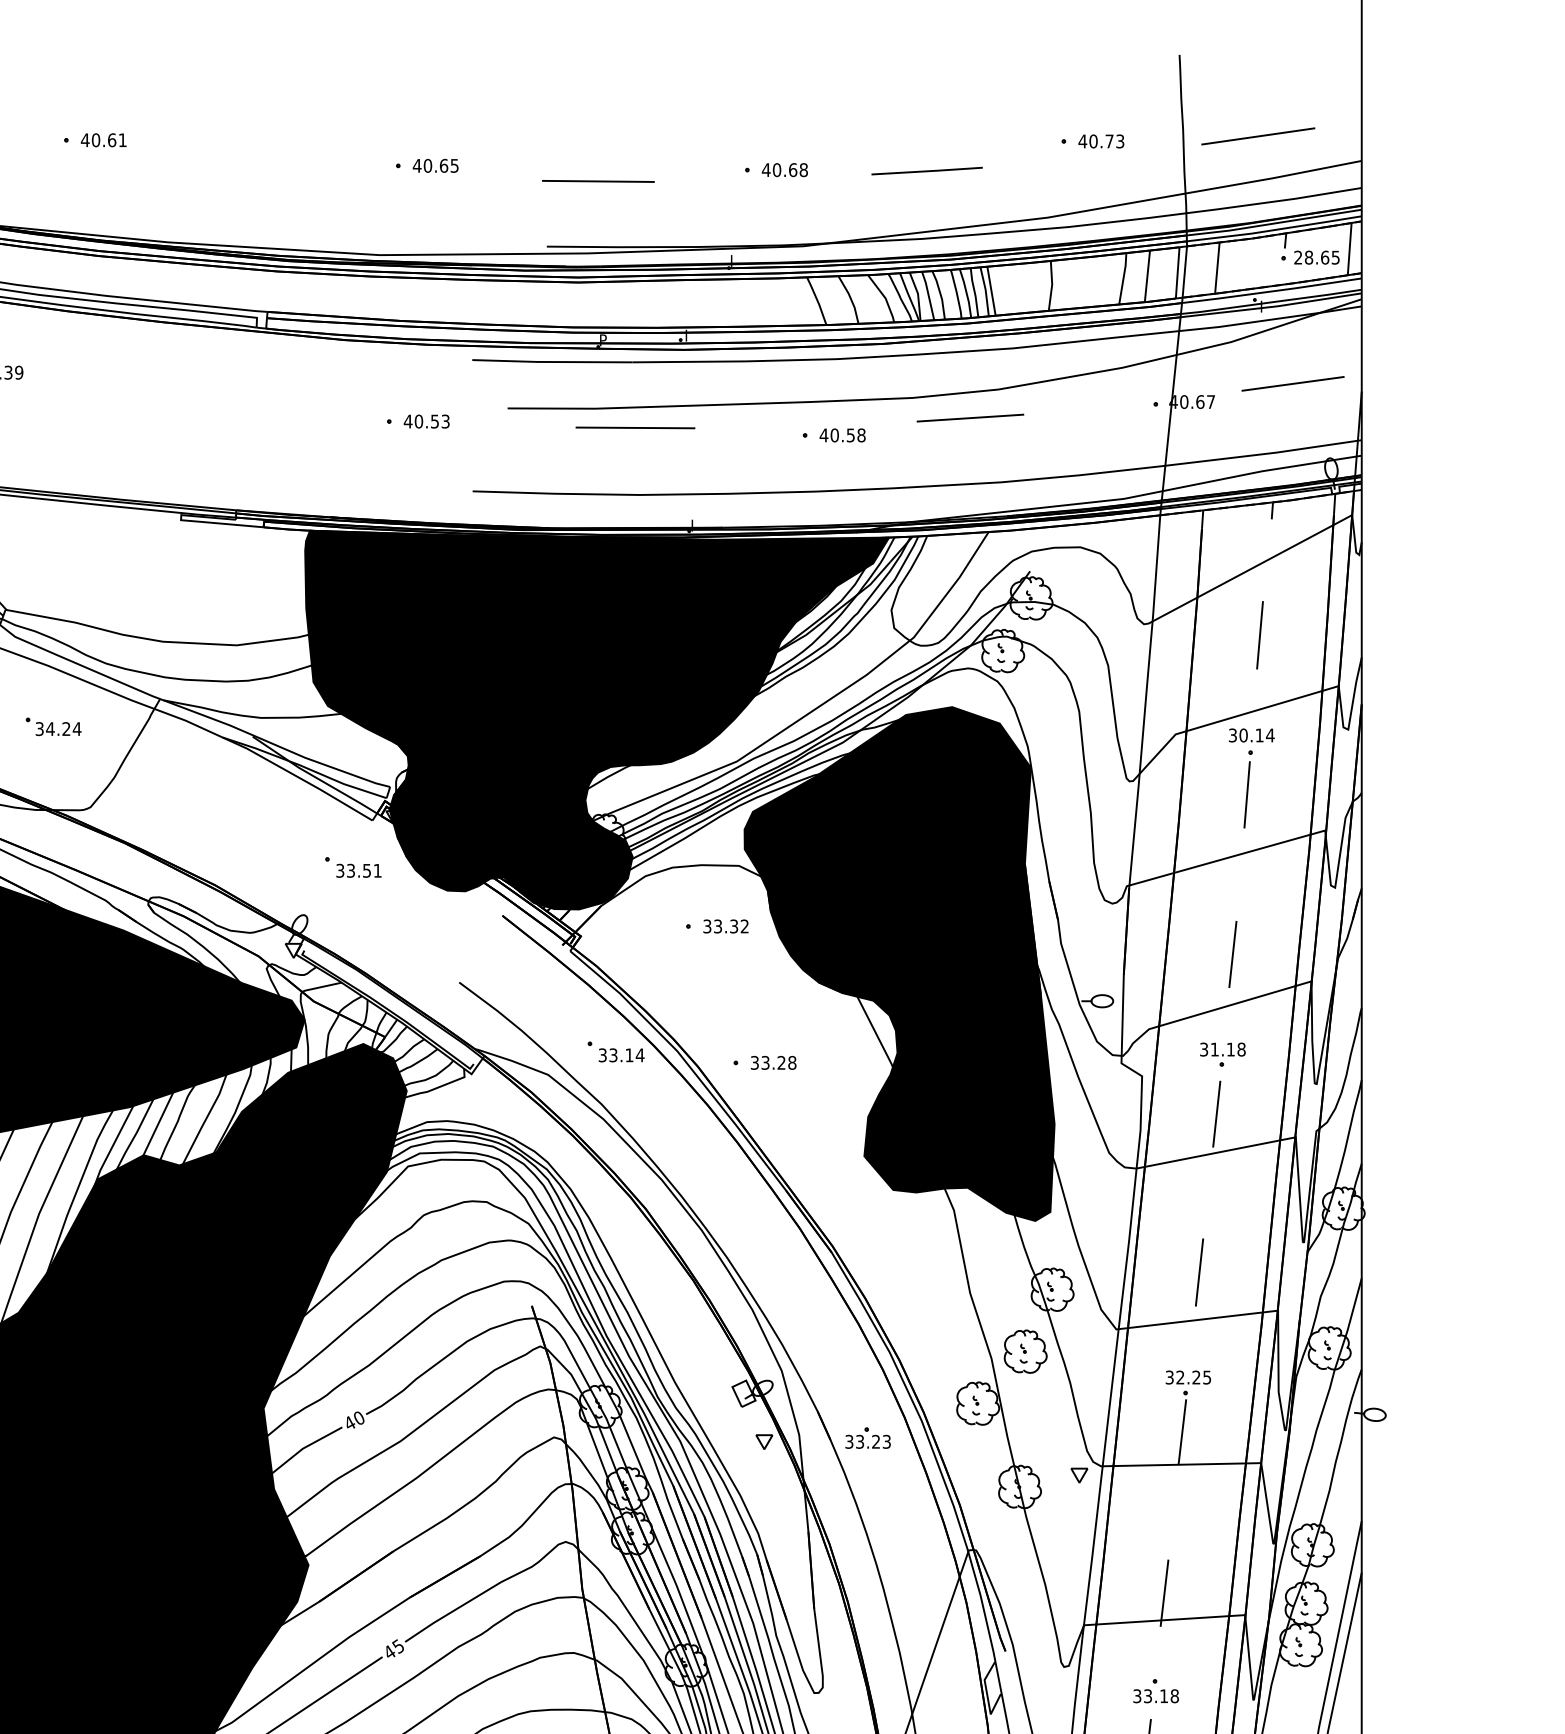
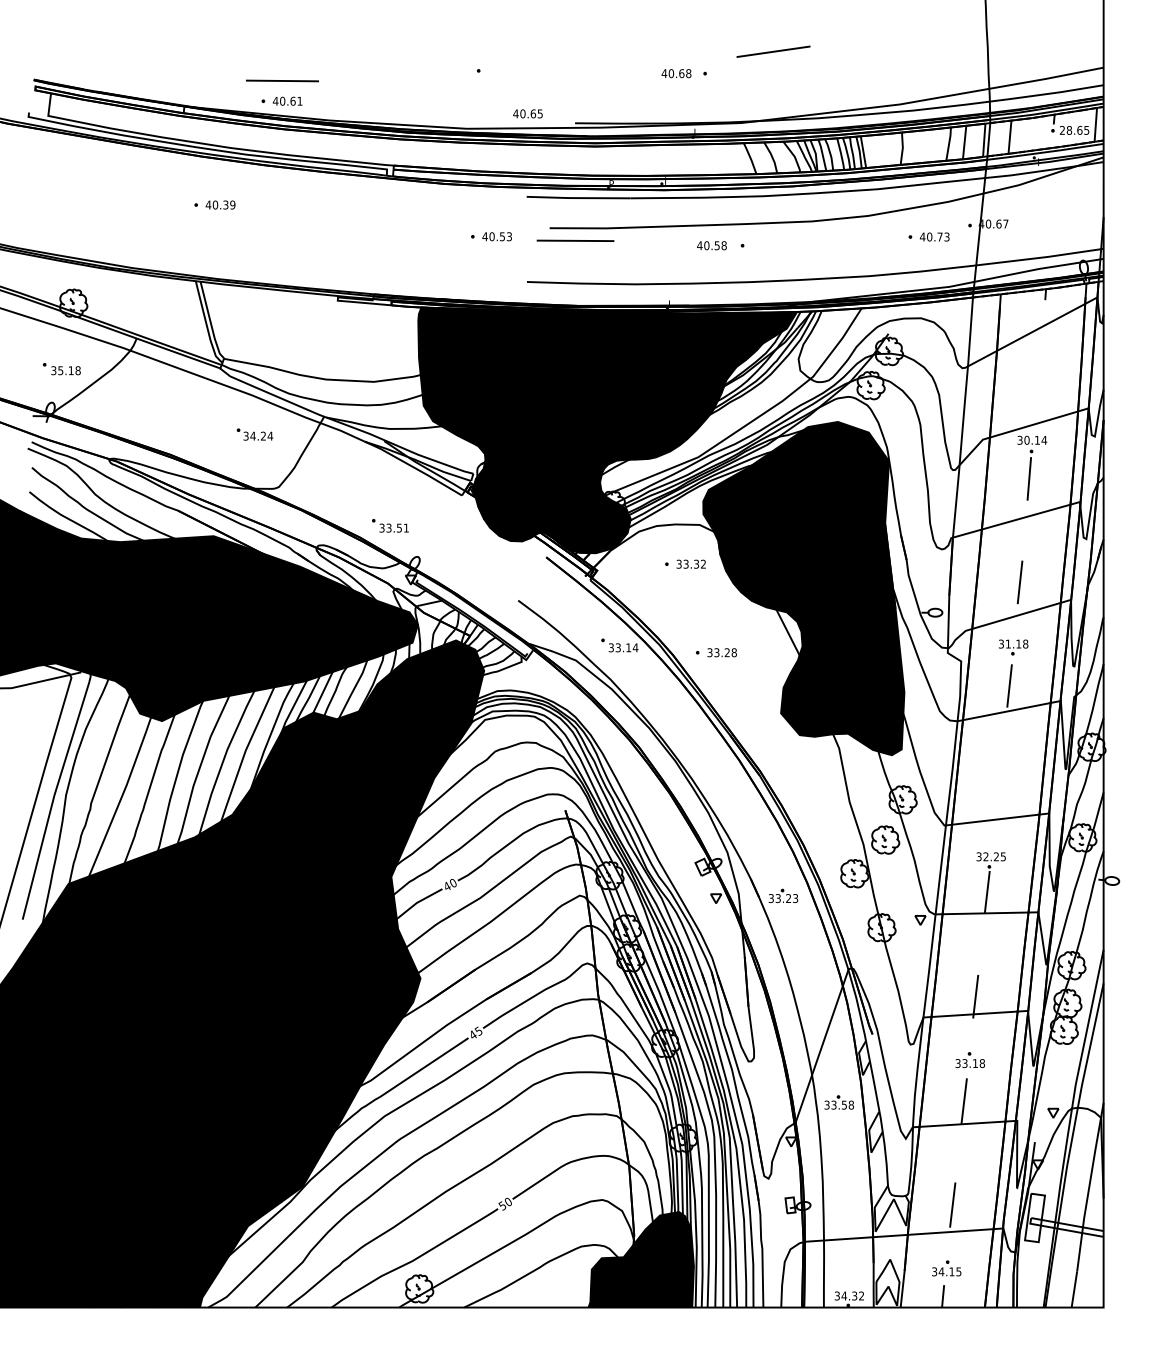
line: (1258, 135) -> (773, 51), moved
part: (94, 139) -> (281, 100), moved
part: (1091, 140) -> (928, 236), moved
text: (434, 165) -> (527, 113), moved
text: (784, 169) -> (676, 73), moved
line: (926, 171) -> (821, 74), removed
line: (598, 180) -> (282, 80), moved
line: (1292, 384) -> (1058, 212), removed
line: (969, 418) -> (849, 234), removed
line: (635, 427) -> (575, 240), moved
text: (841, 435) -> (711, 245), moved
line: (1259, 635) -> (1037, 375), removed
part: (353, 866) -> (390, 525), moved
line: (1199, 1272) -> (998, 788), removed

